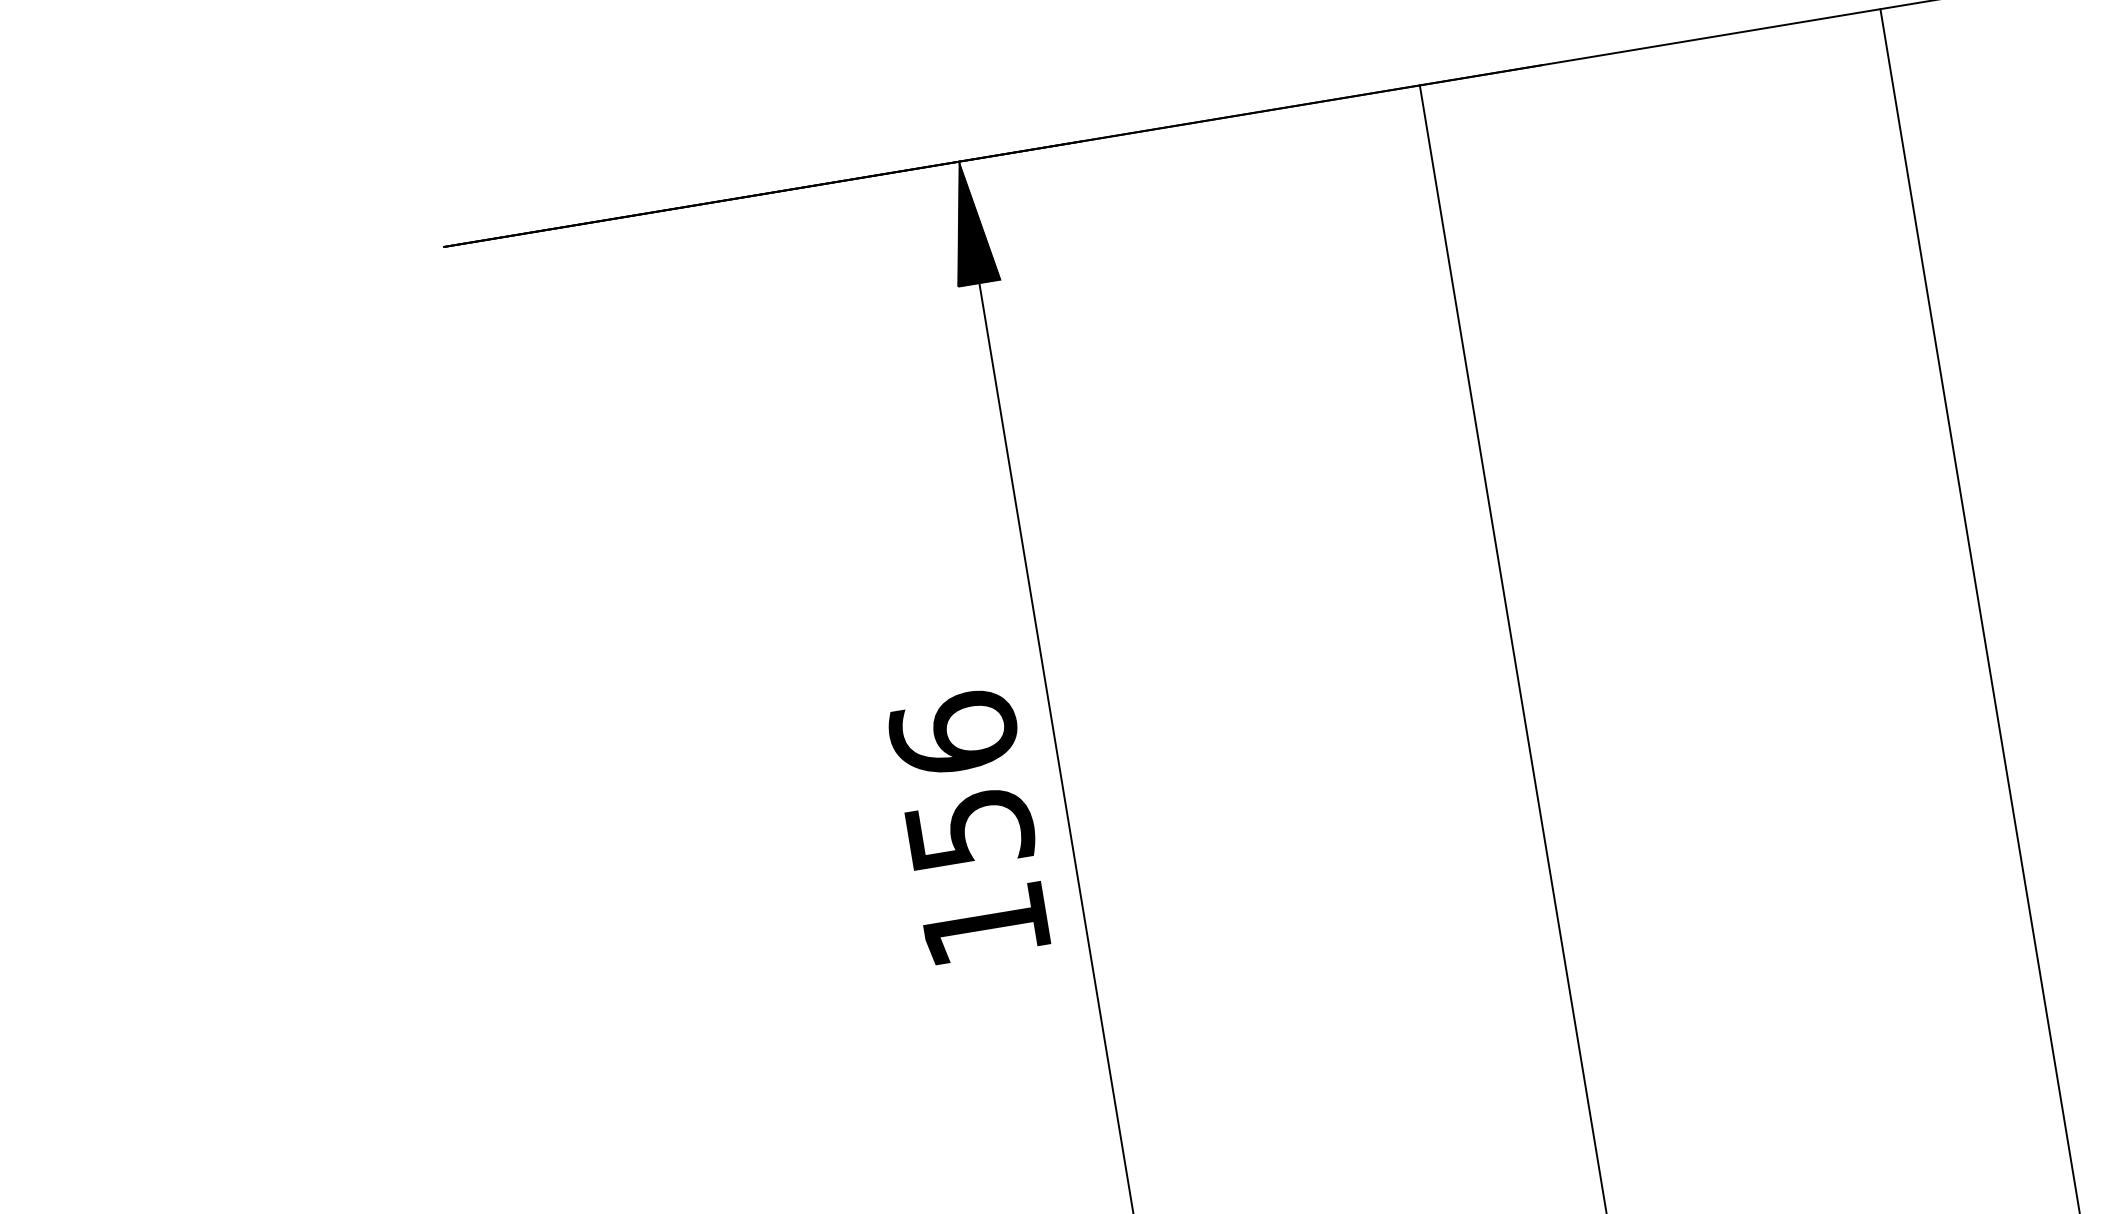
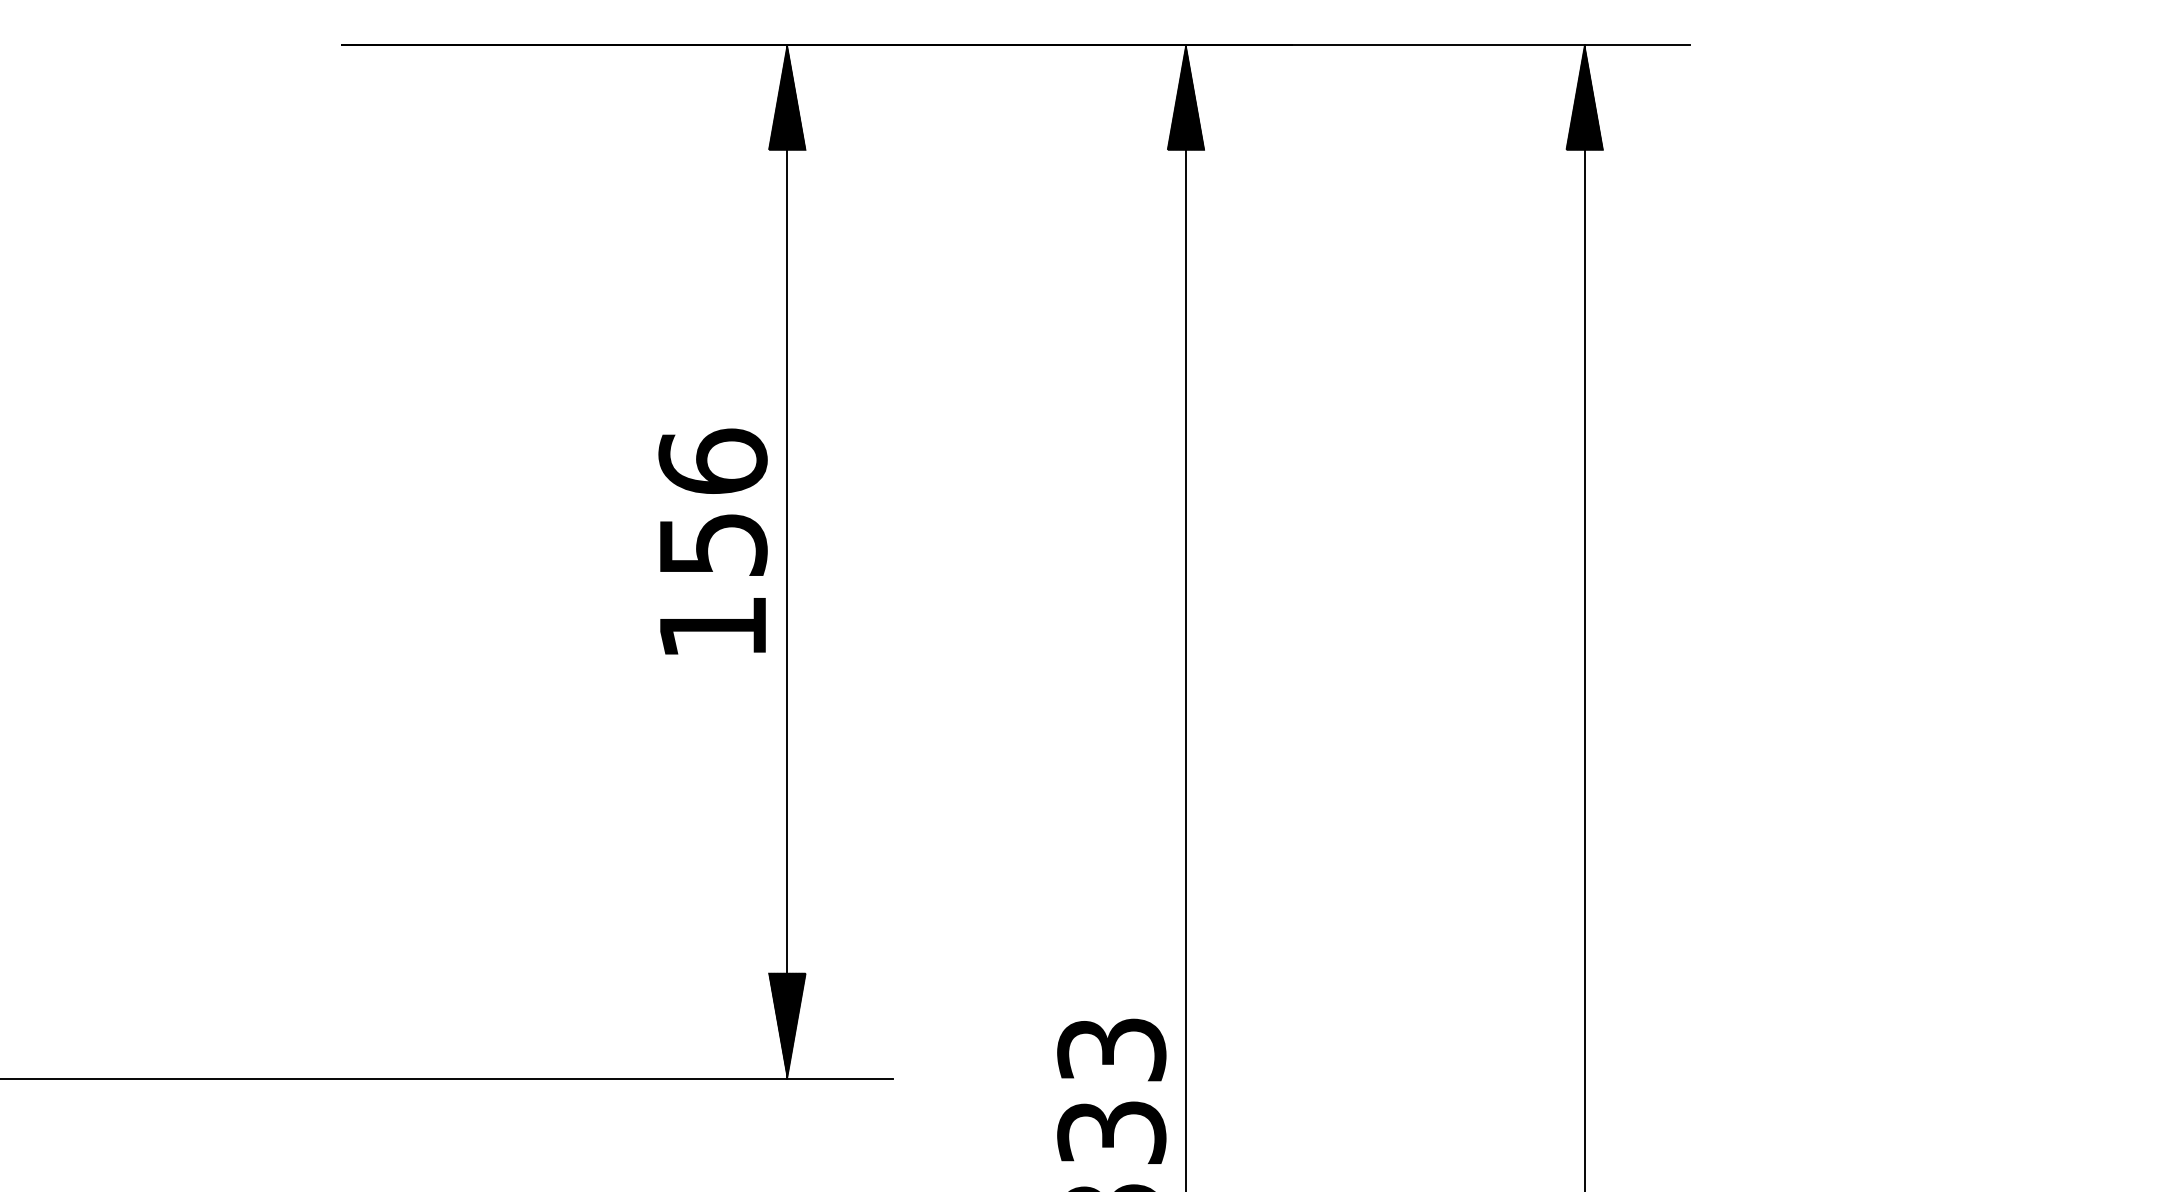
hatch: (1890, 70) -> (1584, 97), added
hatch: (1429, 146) -> (1185, 97), added
text: (968, 825) -> (712, 541), moved

